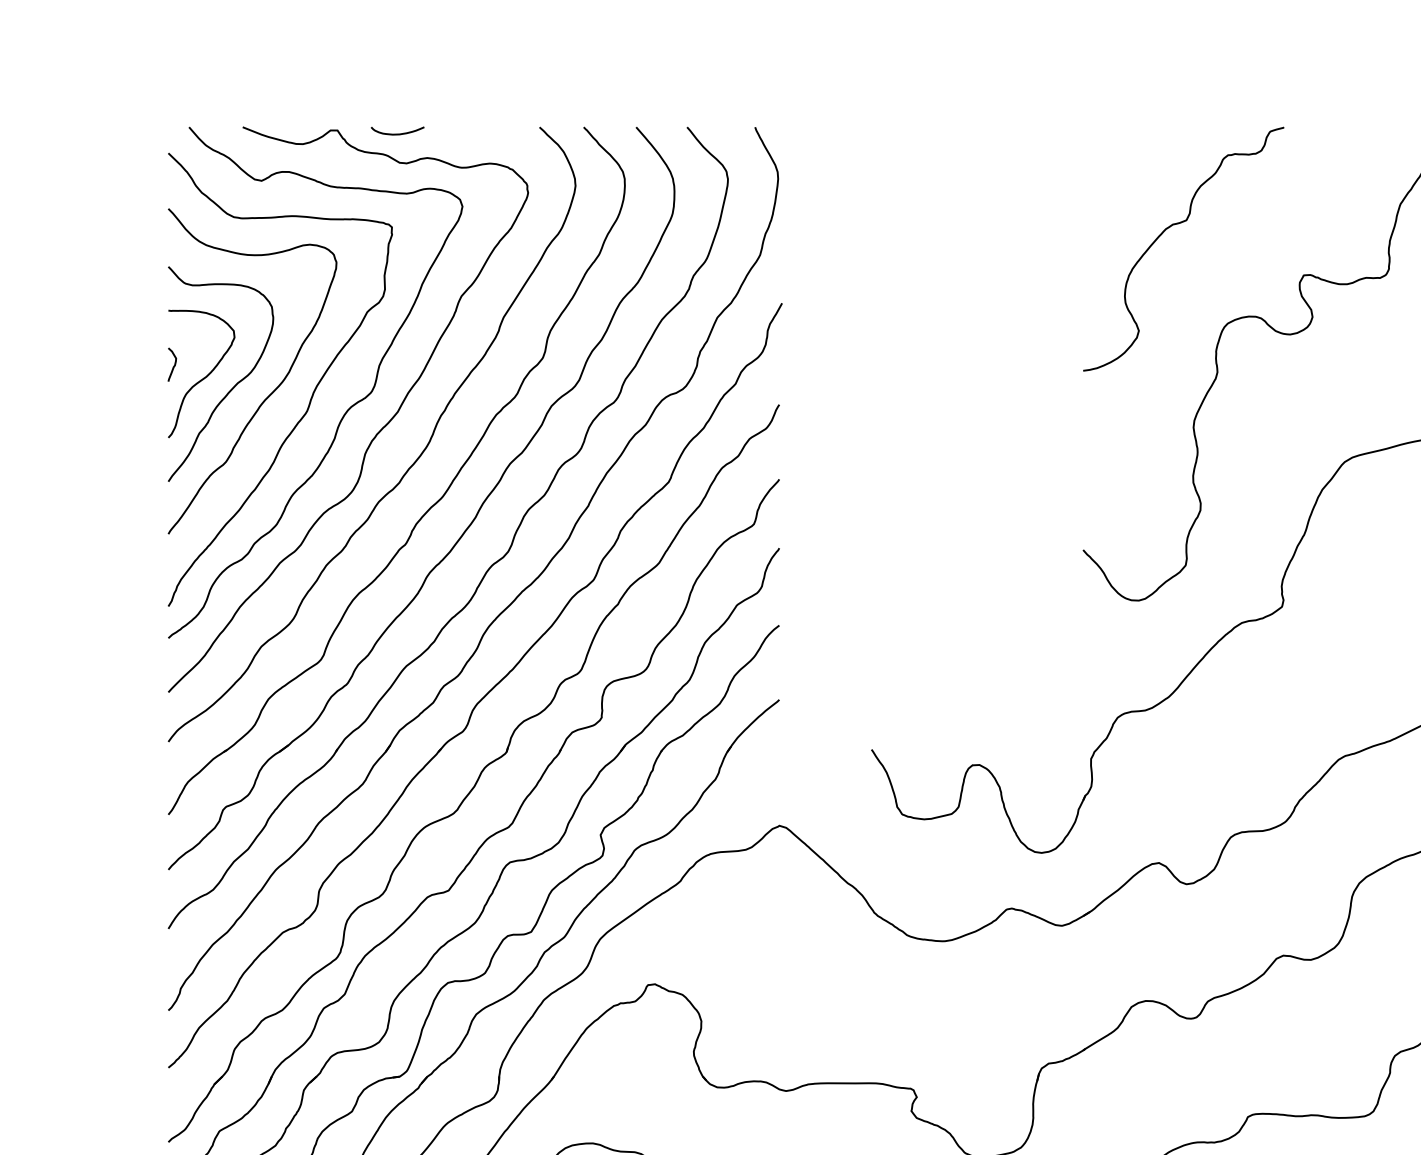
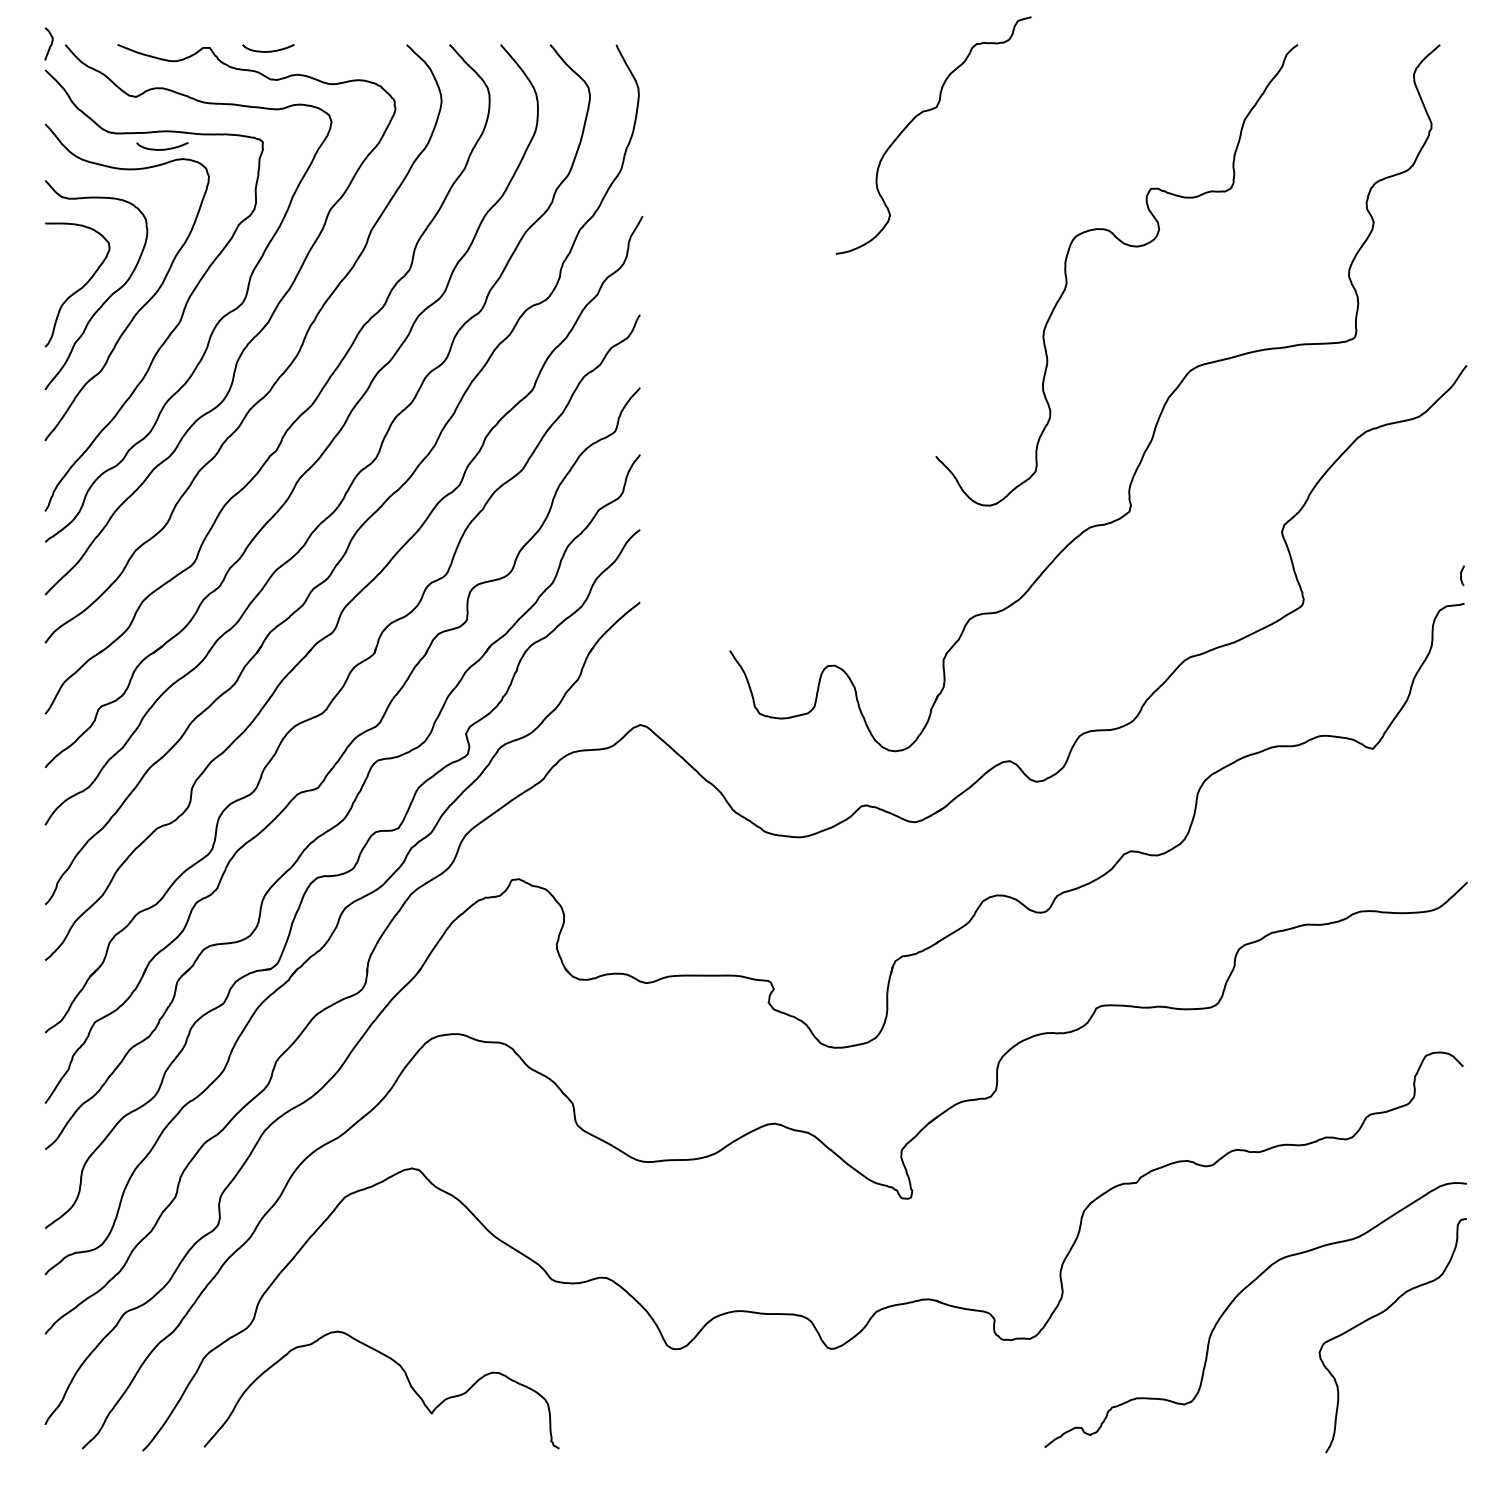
curve: (1169, 228) -> (919, 115), moved
curve: (288, 233) -> (162, 148), added
curve: (173, 365) -> (50, 44), moved

